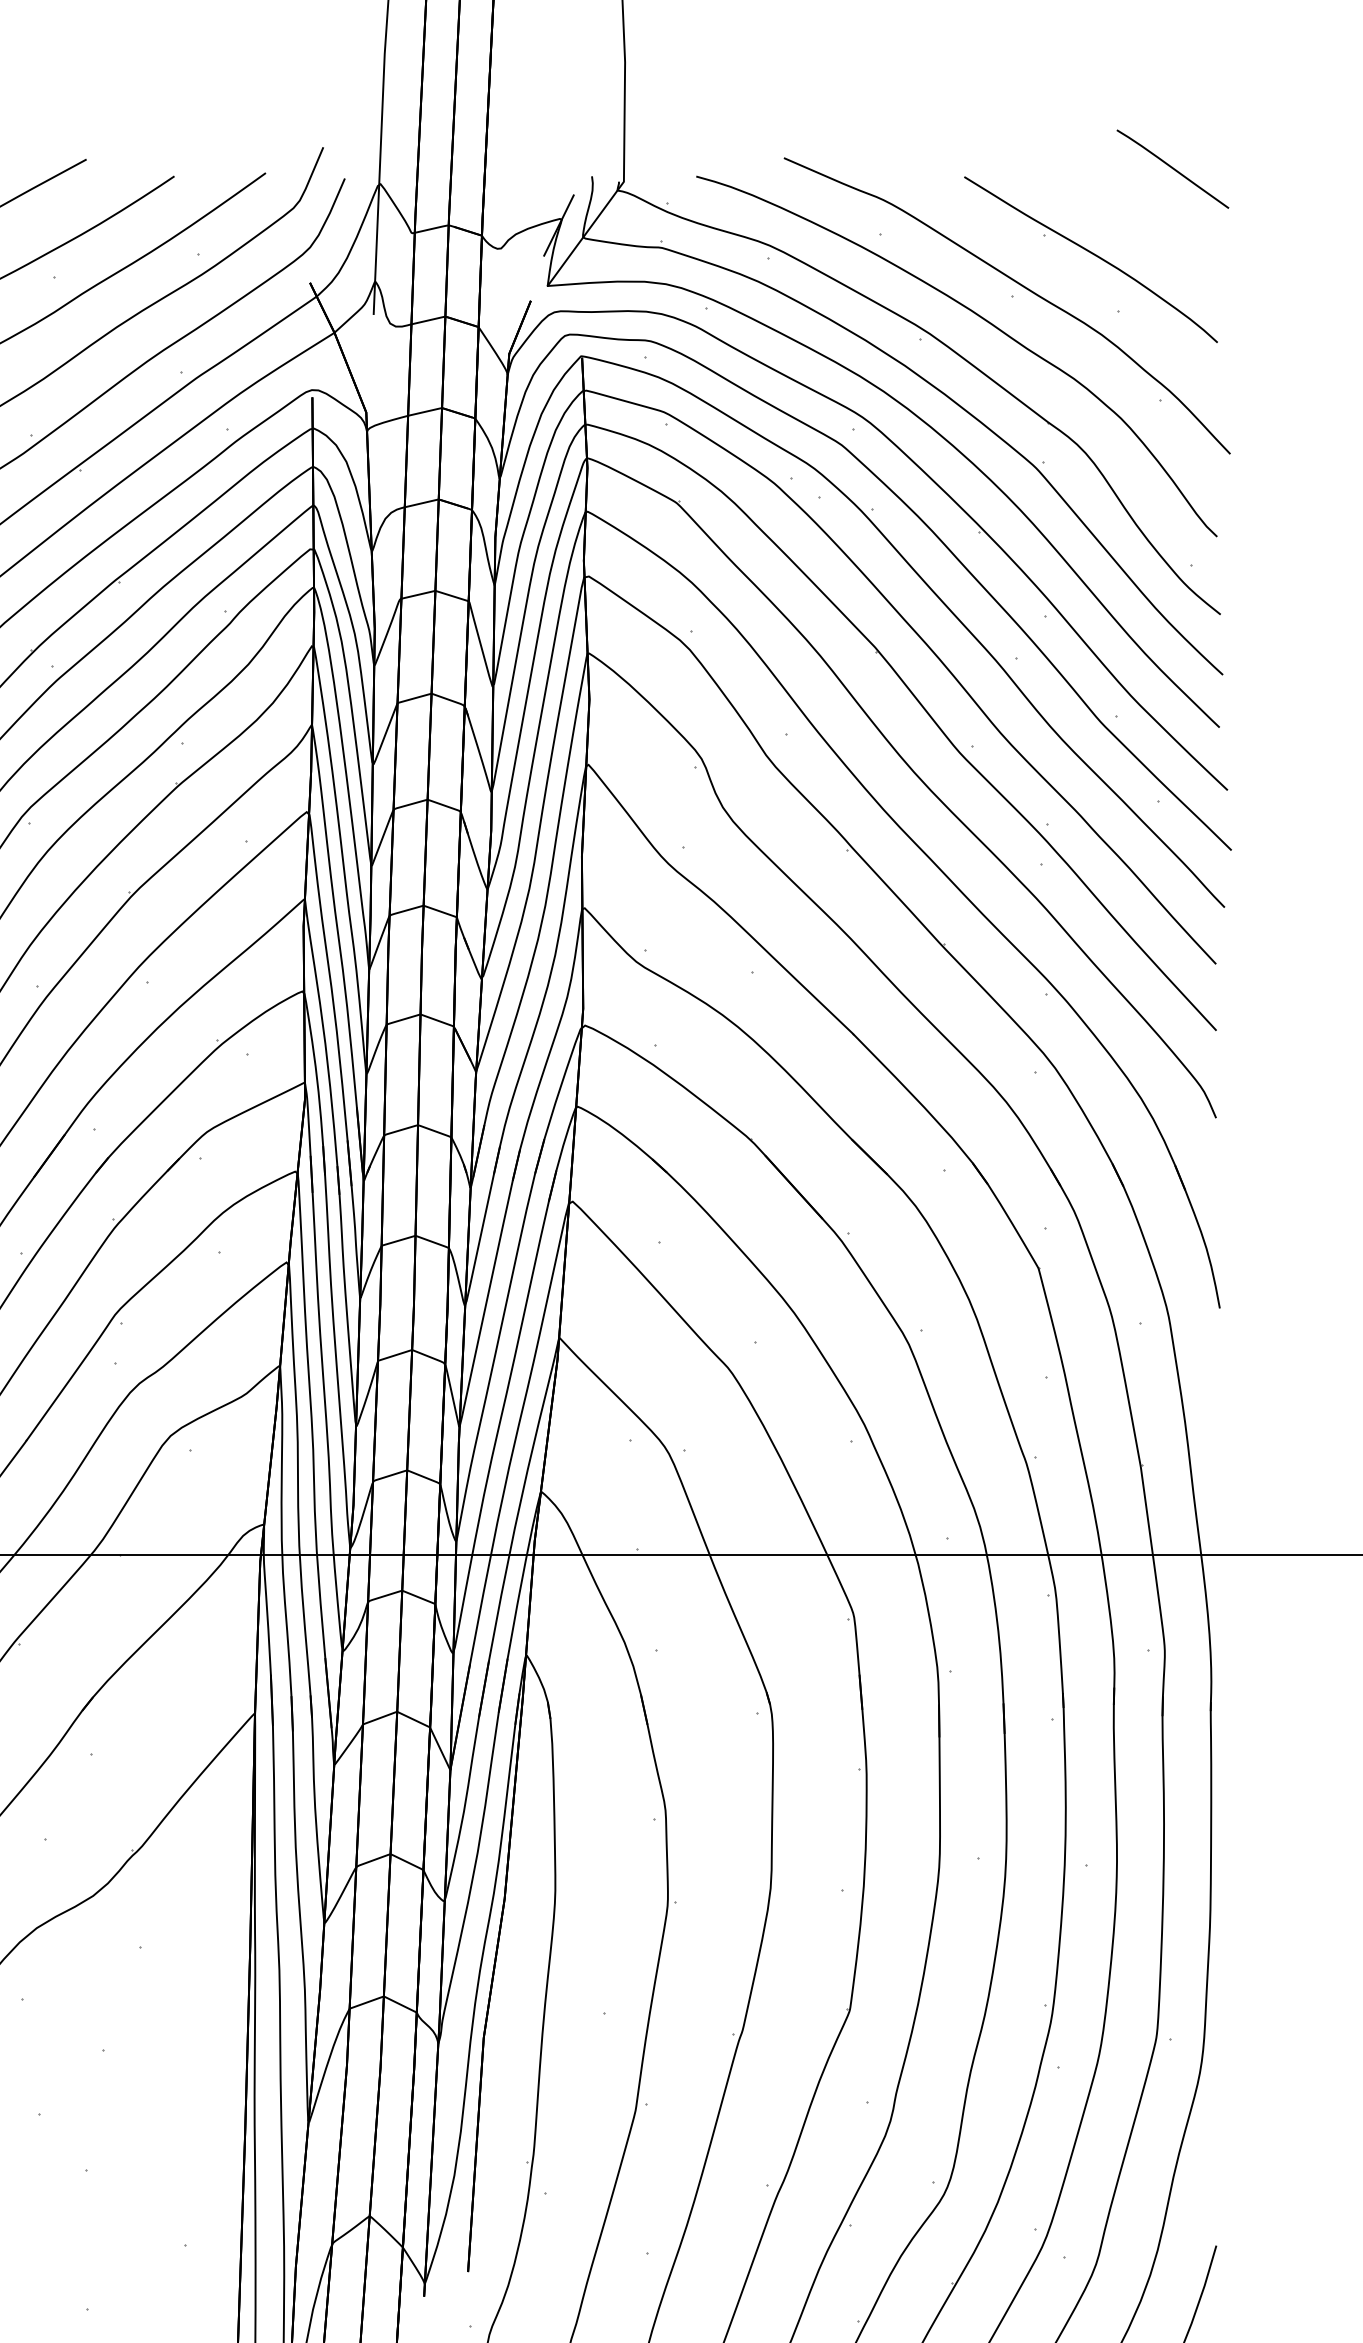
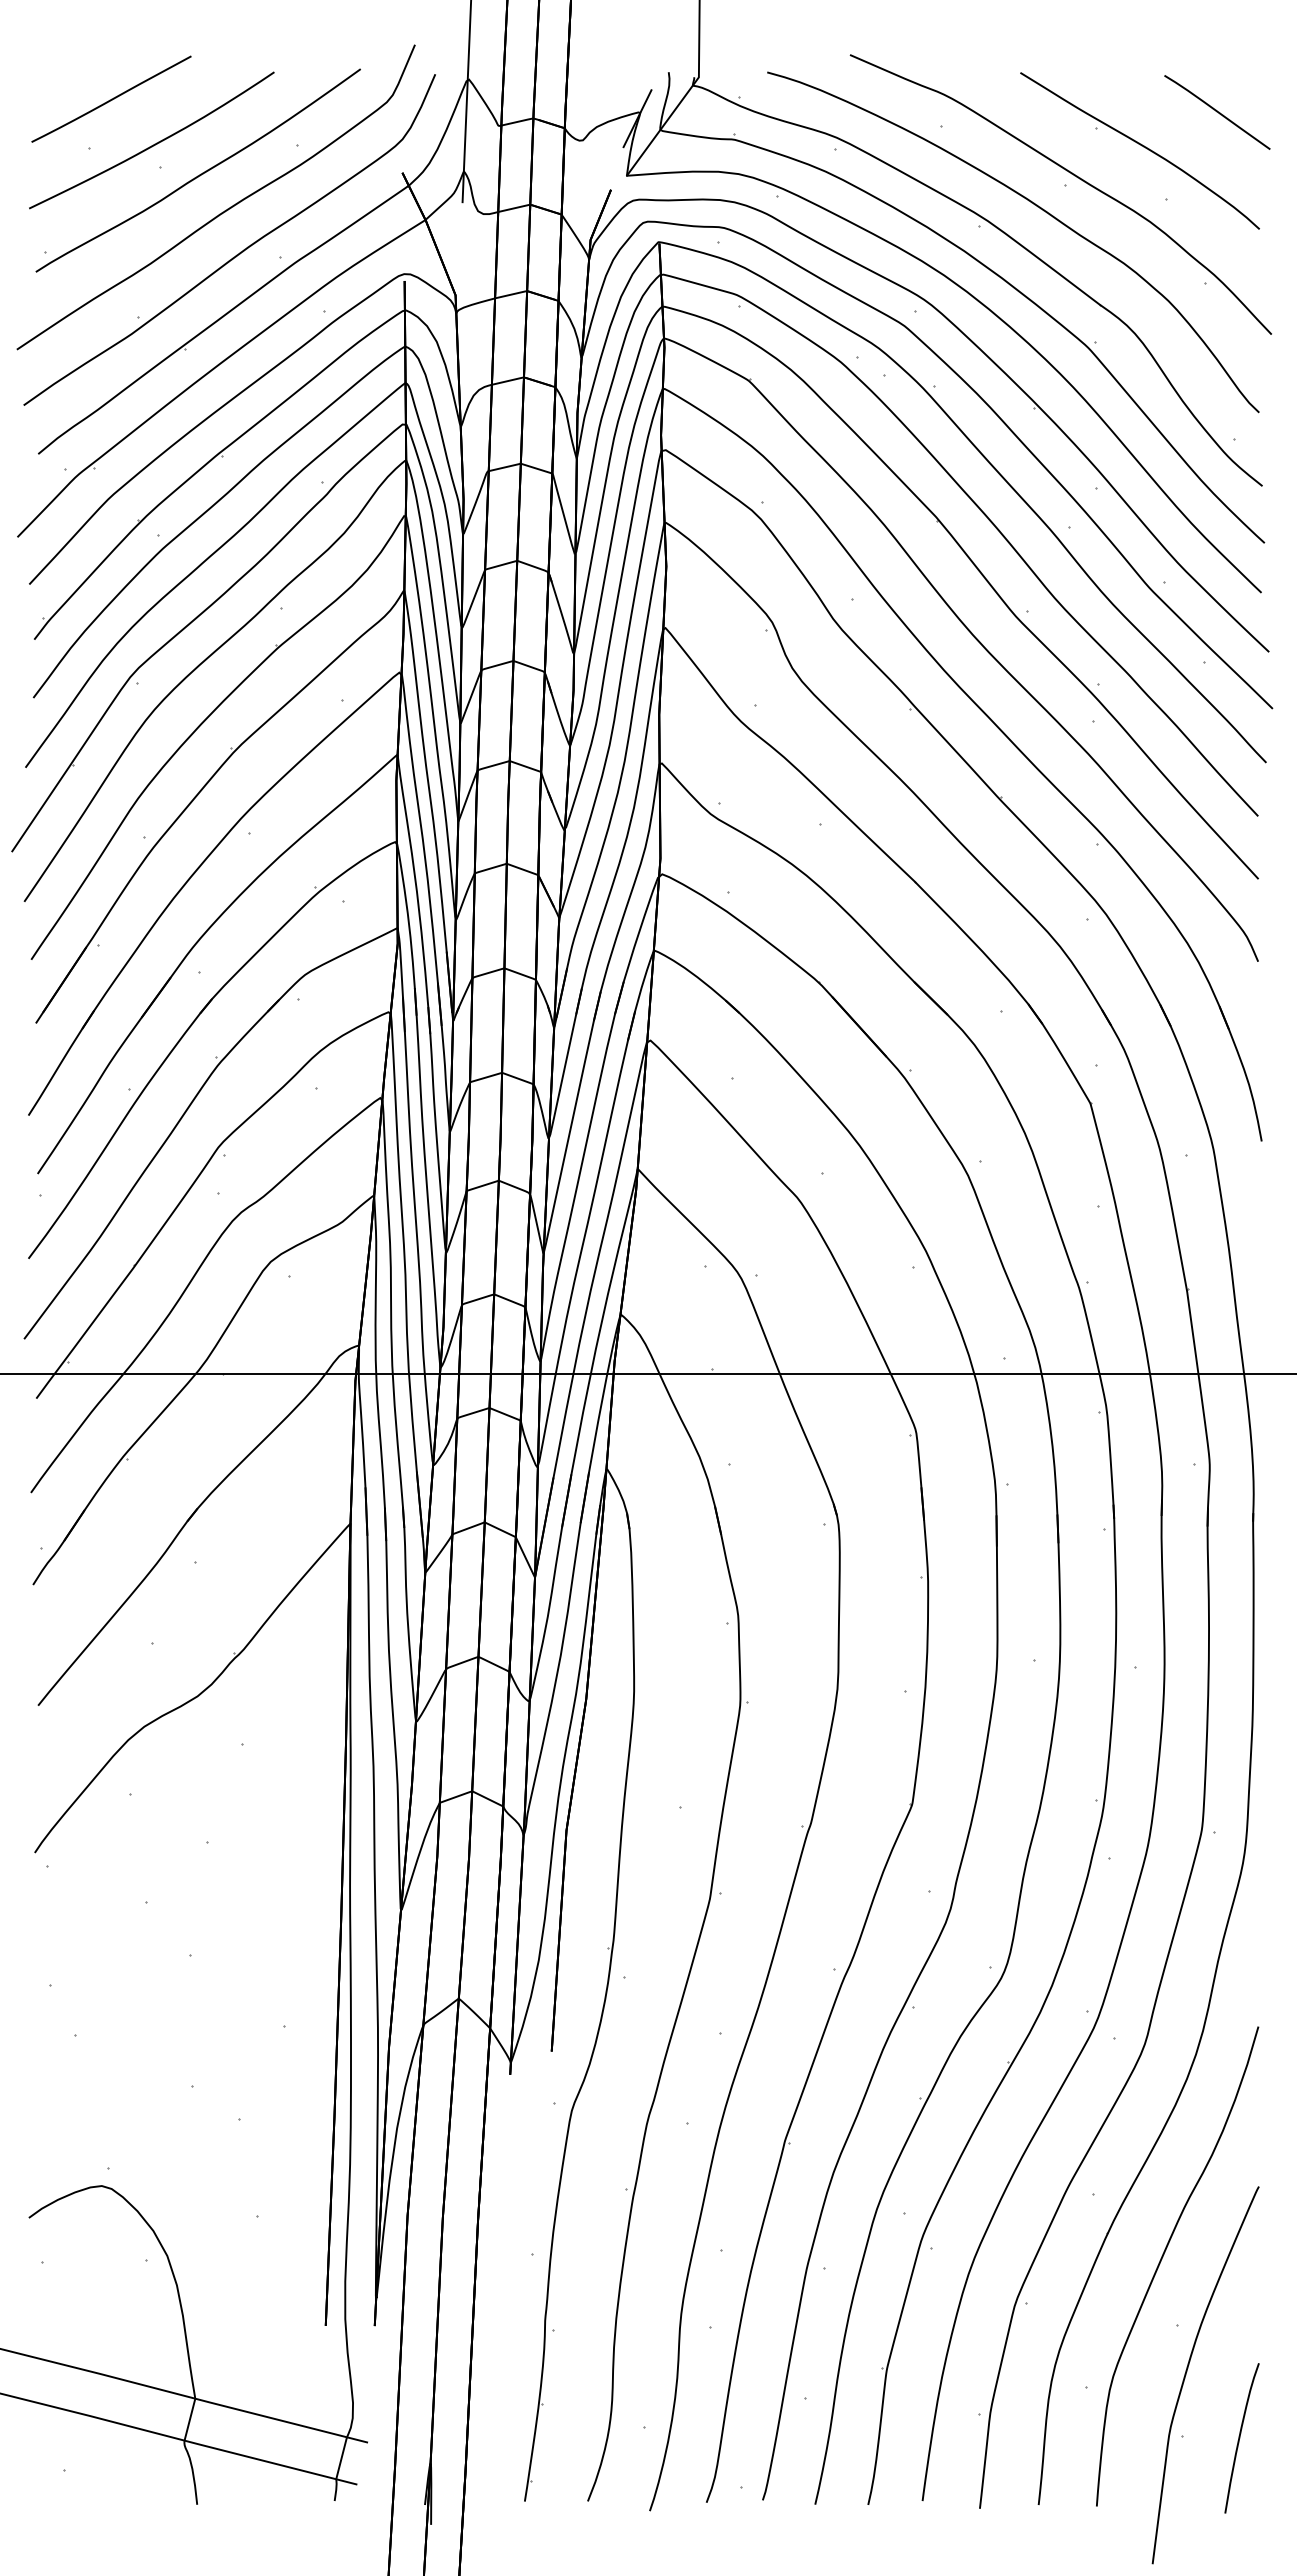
curve: (1173, 169) -> (1217, 112), moved

